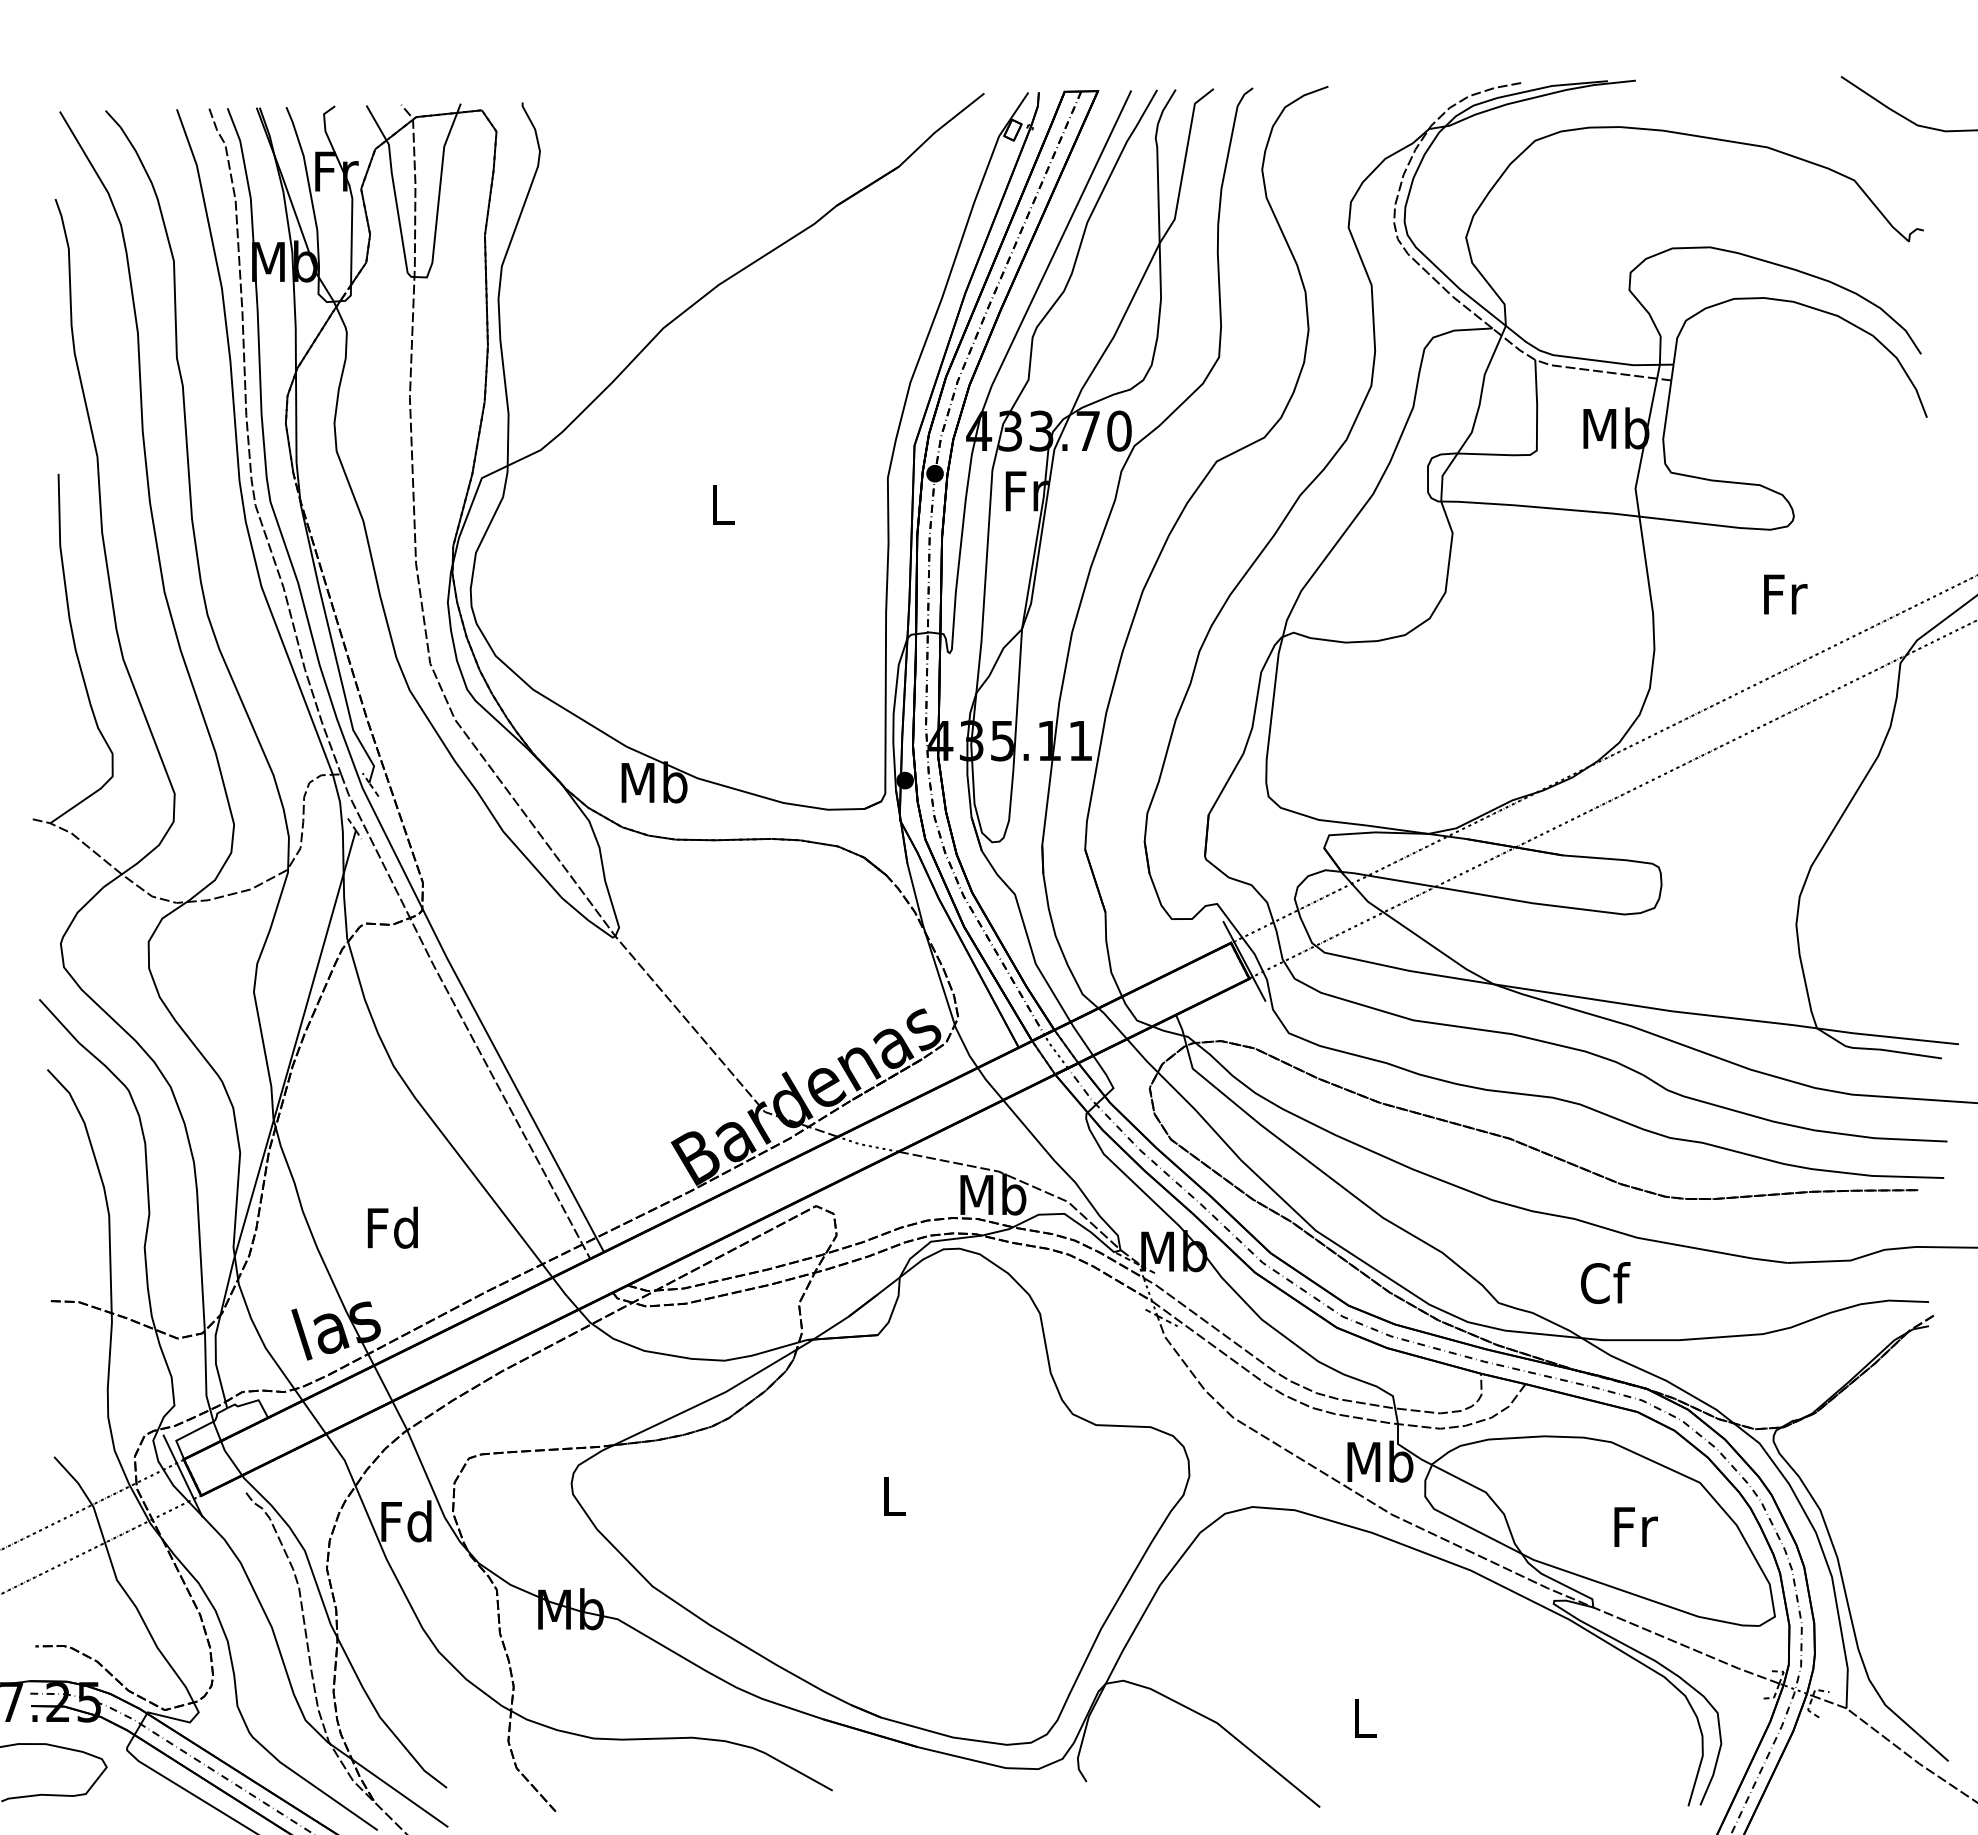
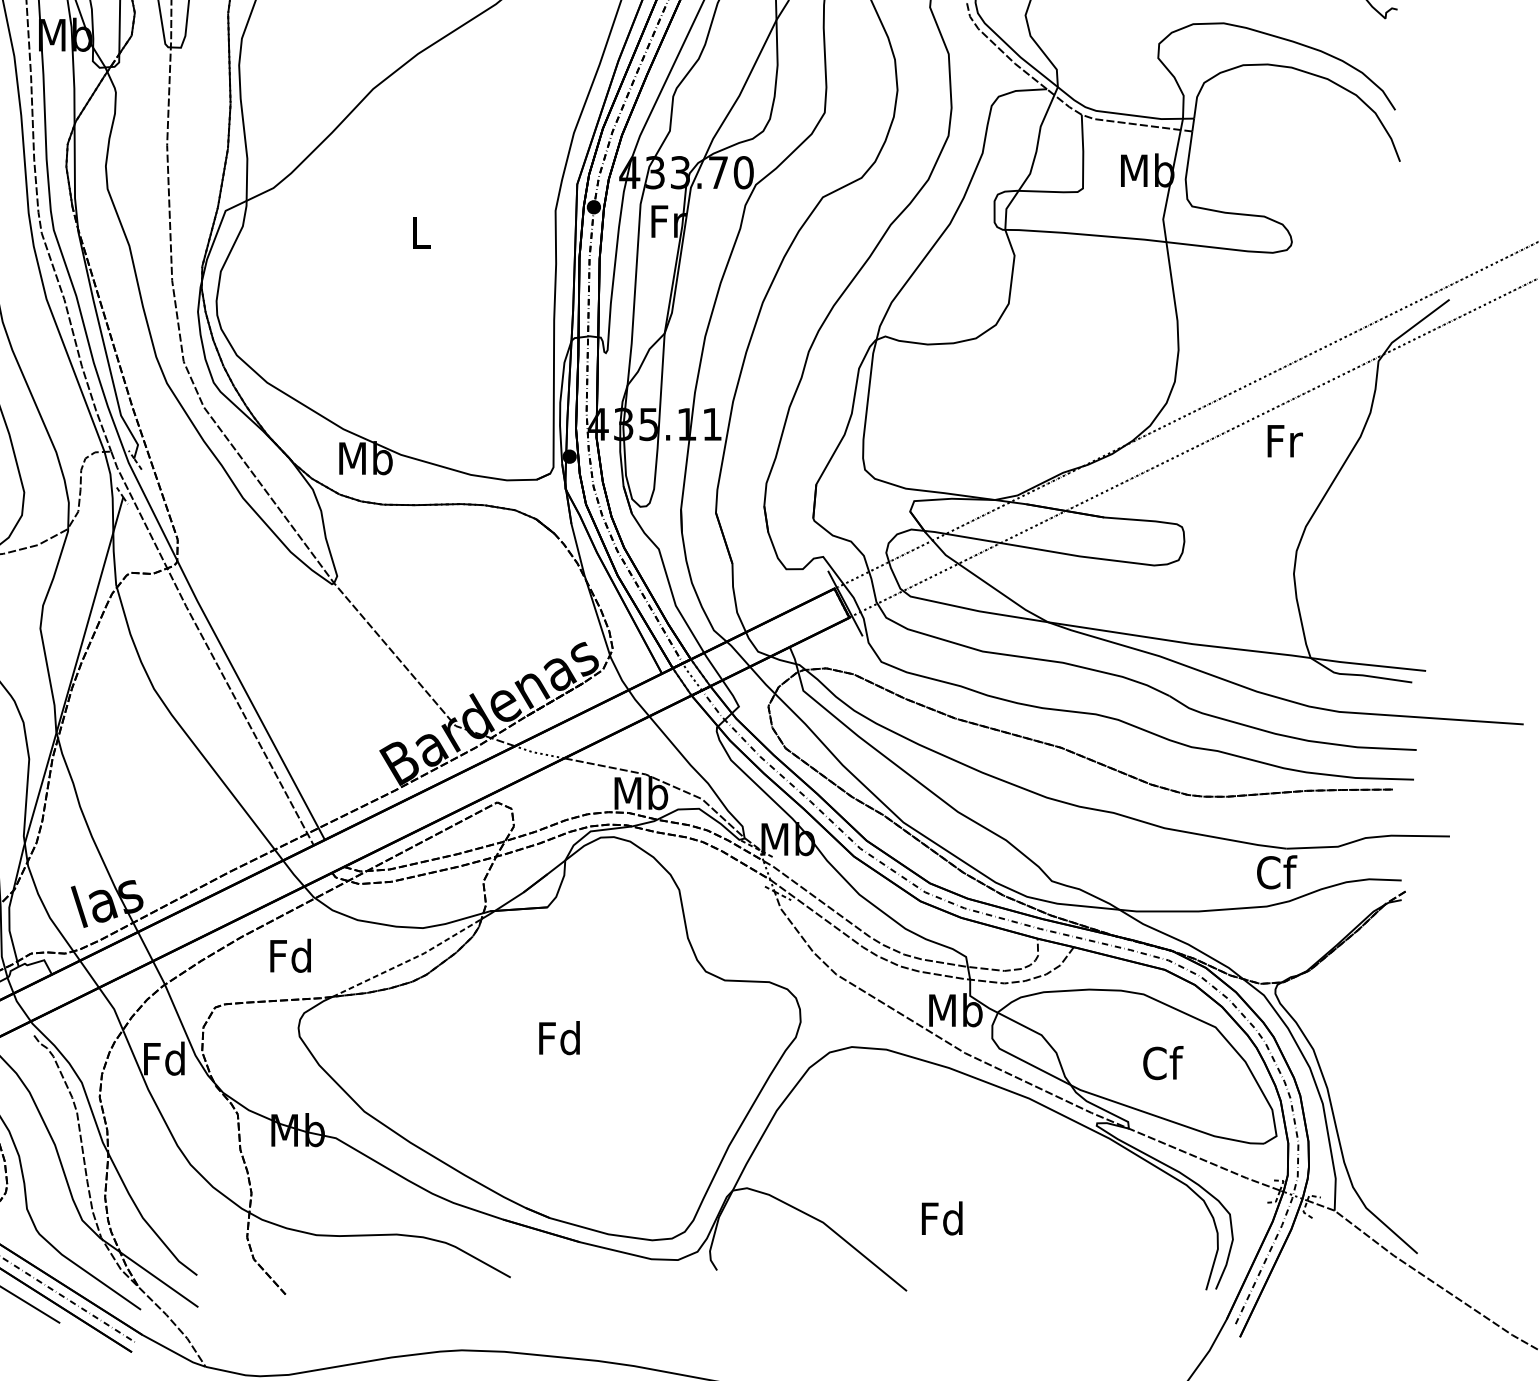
text: (1785, 594) -> (1285, 441), moved
text: (392, 1227) -> (290, 955), moved
text: (1605, 1283) -> (1276, 872), moved
line: (708, 1400) -> (409, 960), solid -> dashed
text: (892, 1496) -> (559, 1038), L -> Fd
text: (1635, 1526) -> (1163, 1062), Fr -> Cf
text: (1363, 1717) -> (942, 1218), L -> Fd

